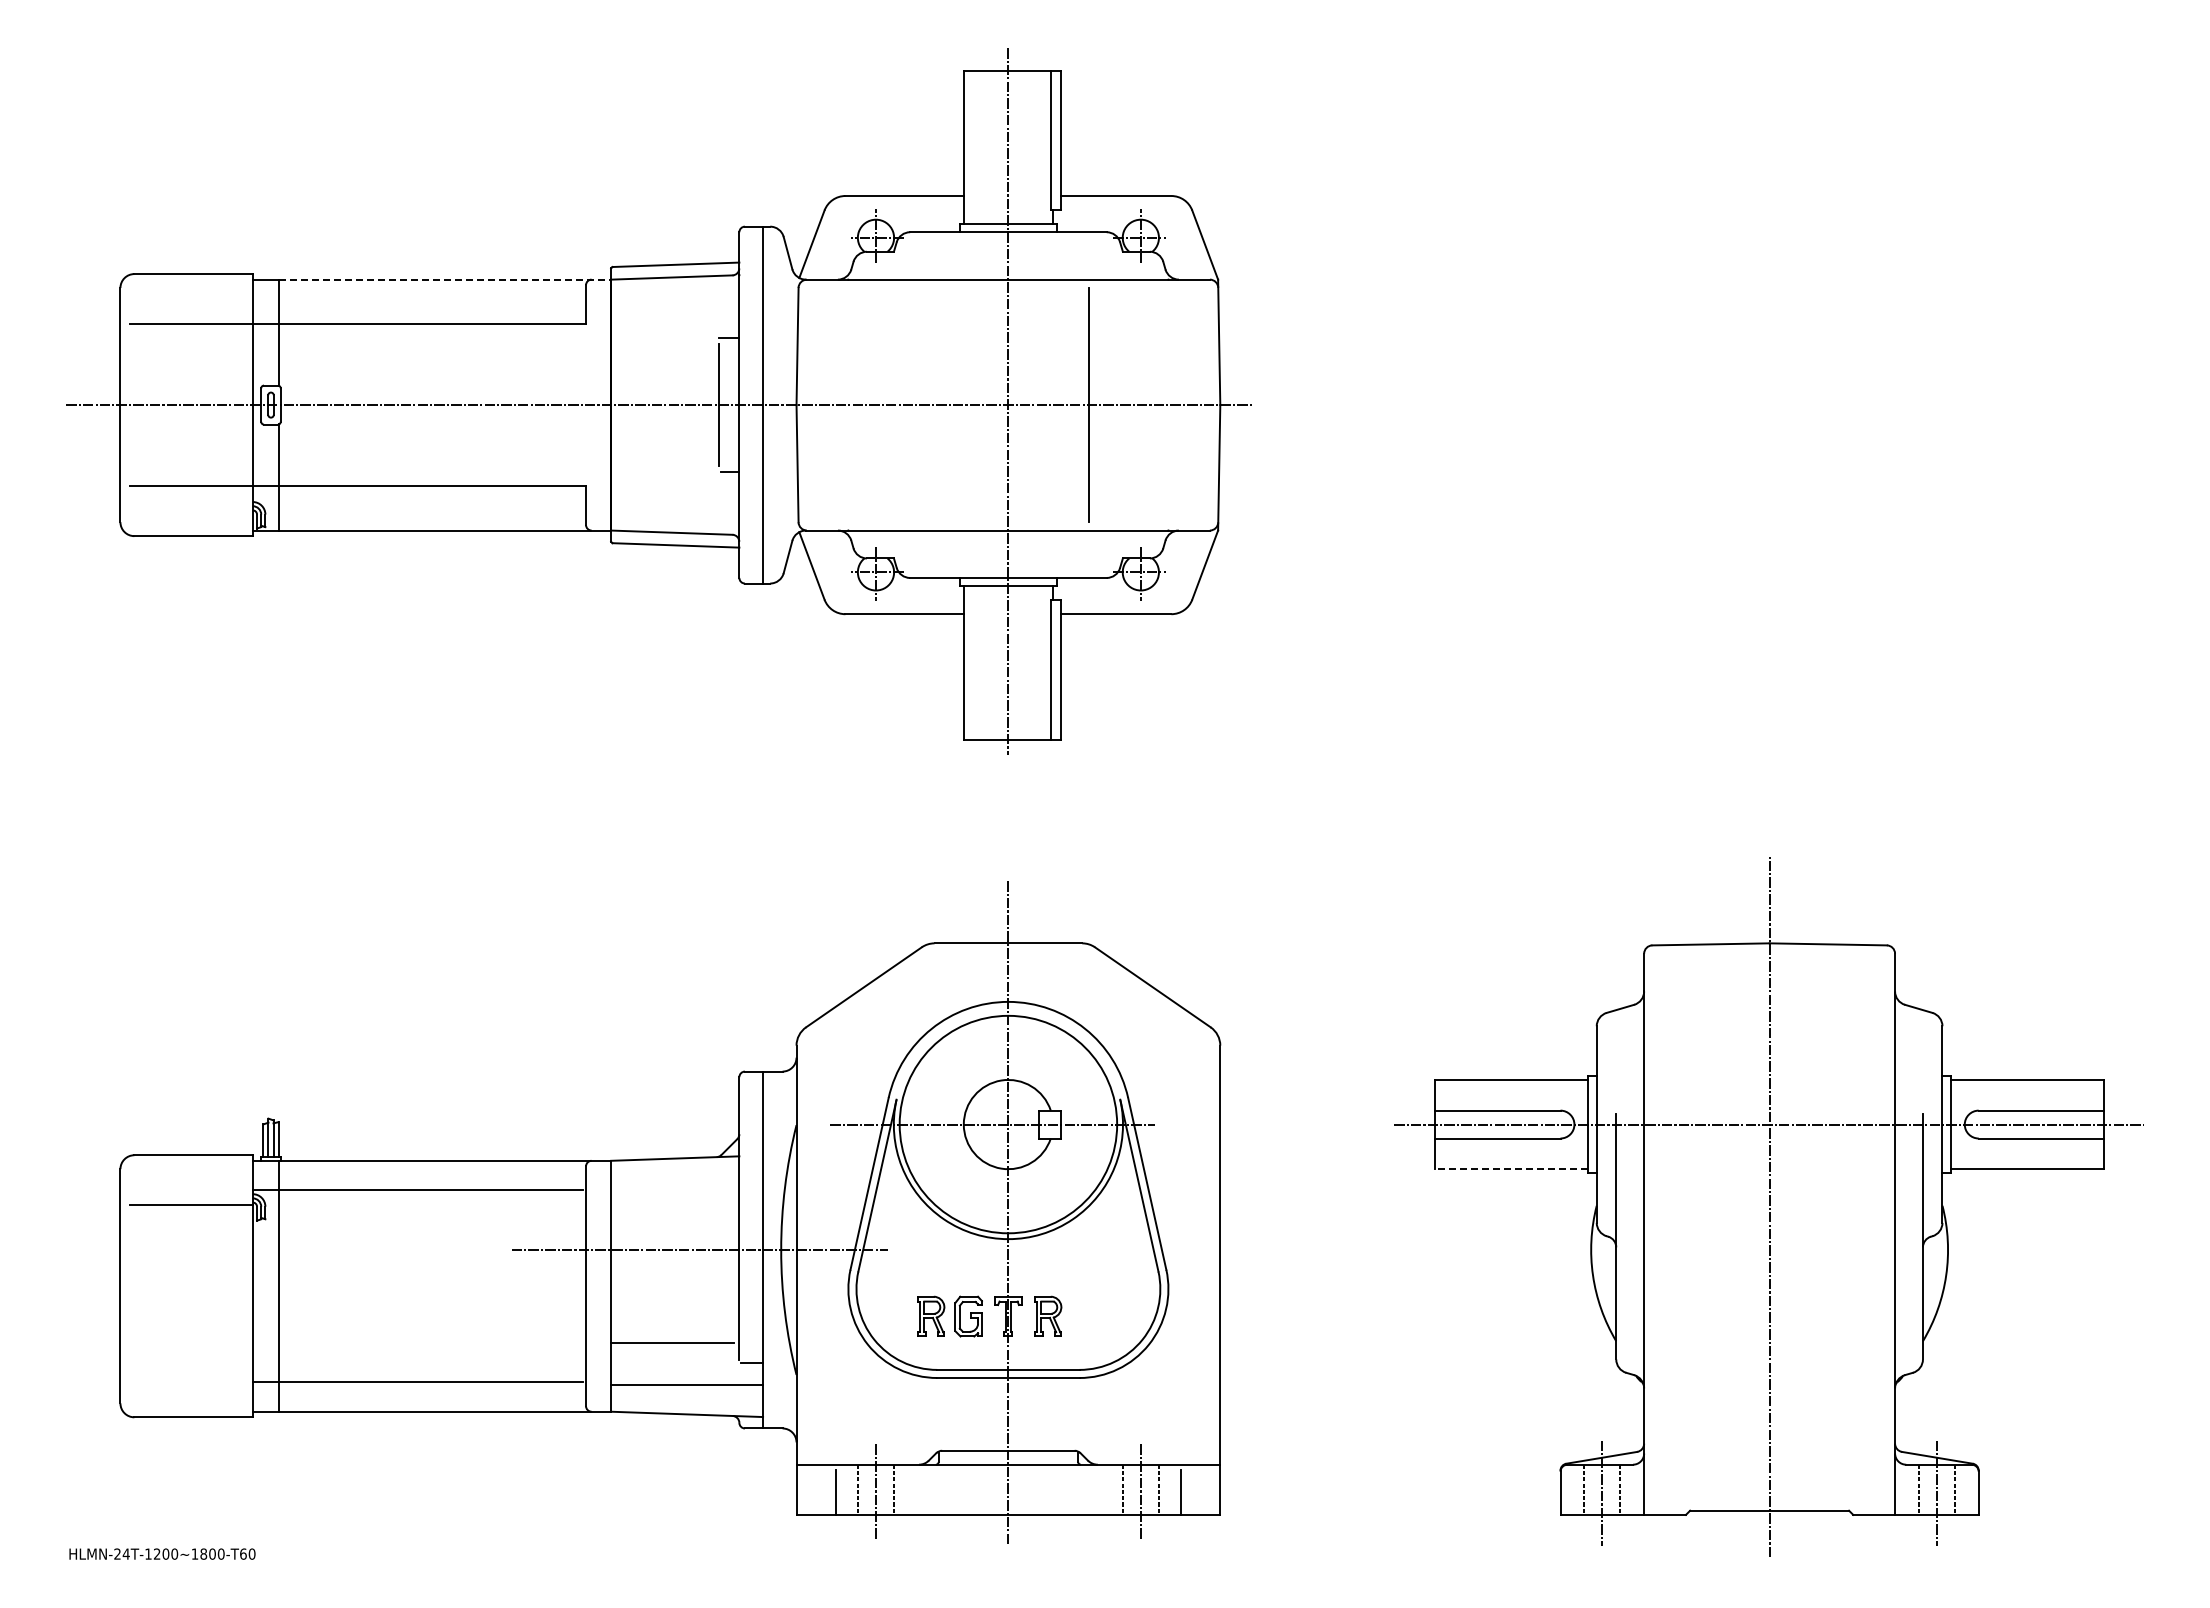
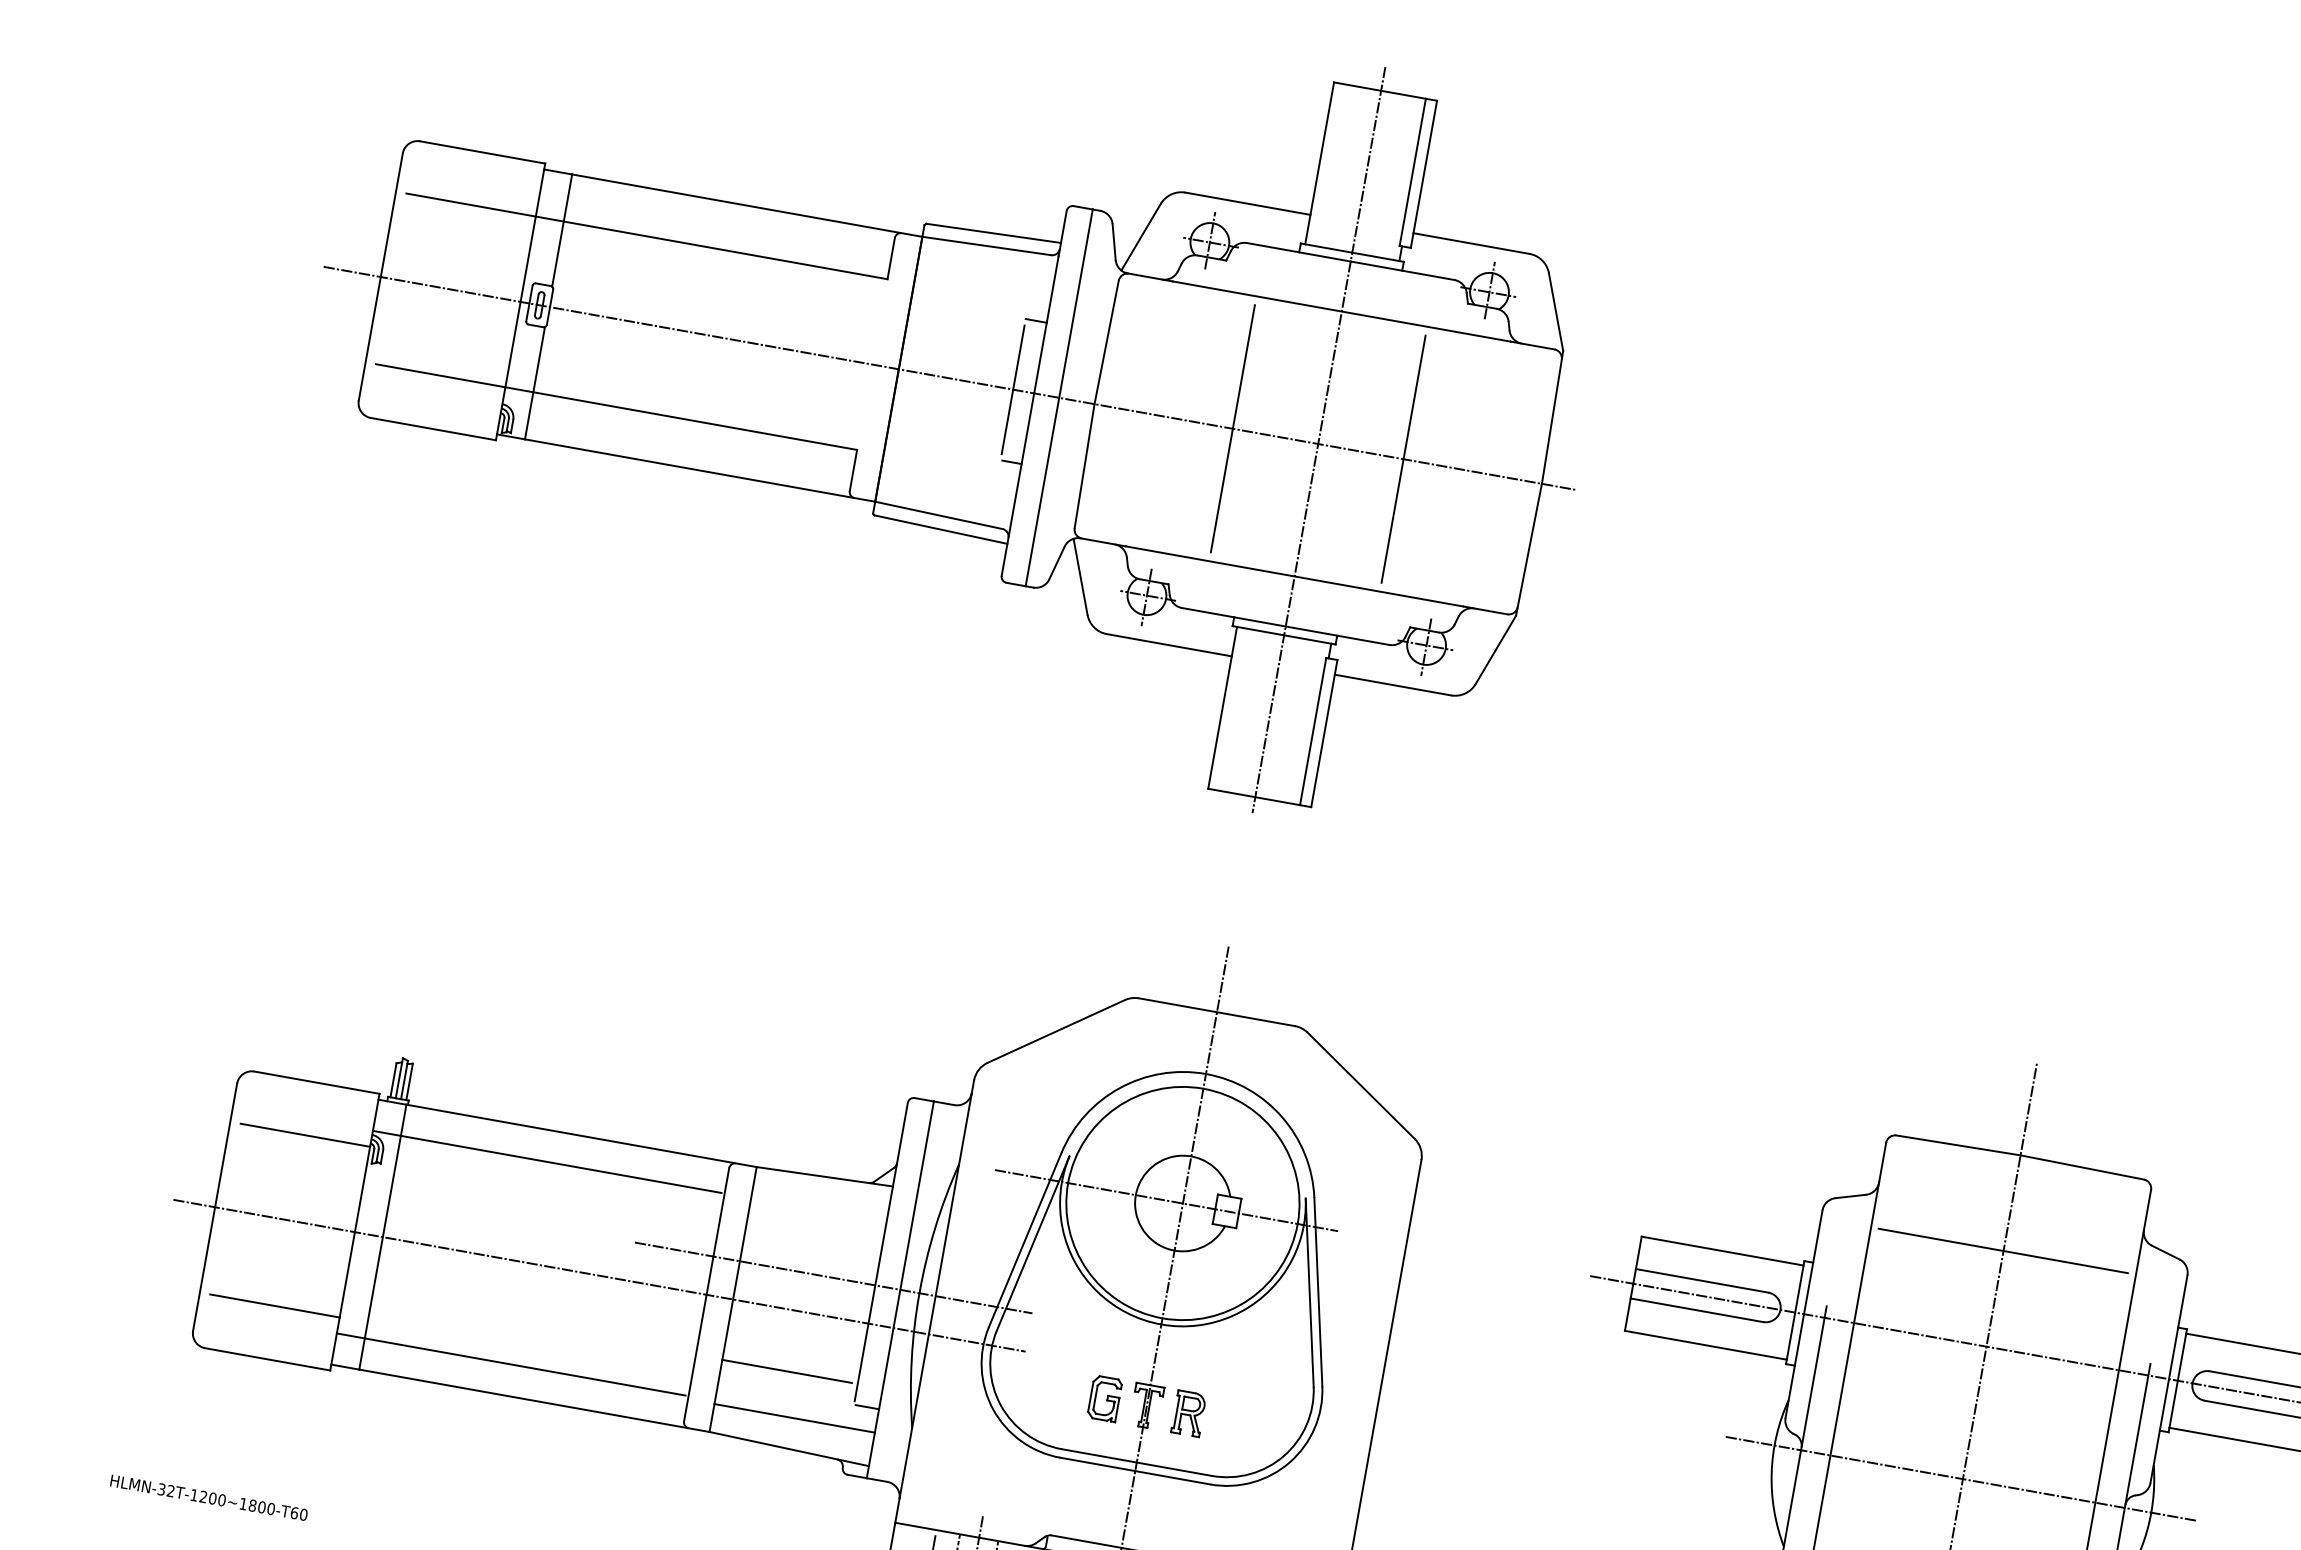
line: (445, 279) -> (747, 205), dashed -> solid
line: (927, 405) -> (1232, 429), added
line: (1769, 1033) -> (2003, 1250), added
line: (1511, 1169) -> (1705, 1345), dashed -> solid
line: (1768, 1250) -> (1961, 1479), added
line: (484, 1286) -> (599, 1275), added
part: (931, 1315) -> (1065, 1390), removed
line: (191, 1367) -> (274, 1306), added
text: (121, 1553) -> (165, 1489), HLMN-24T-1200~1800-T60 -> HLMN-32T-1200~1800-T60

